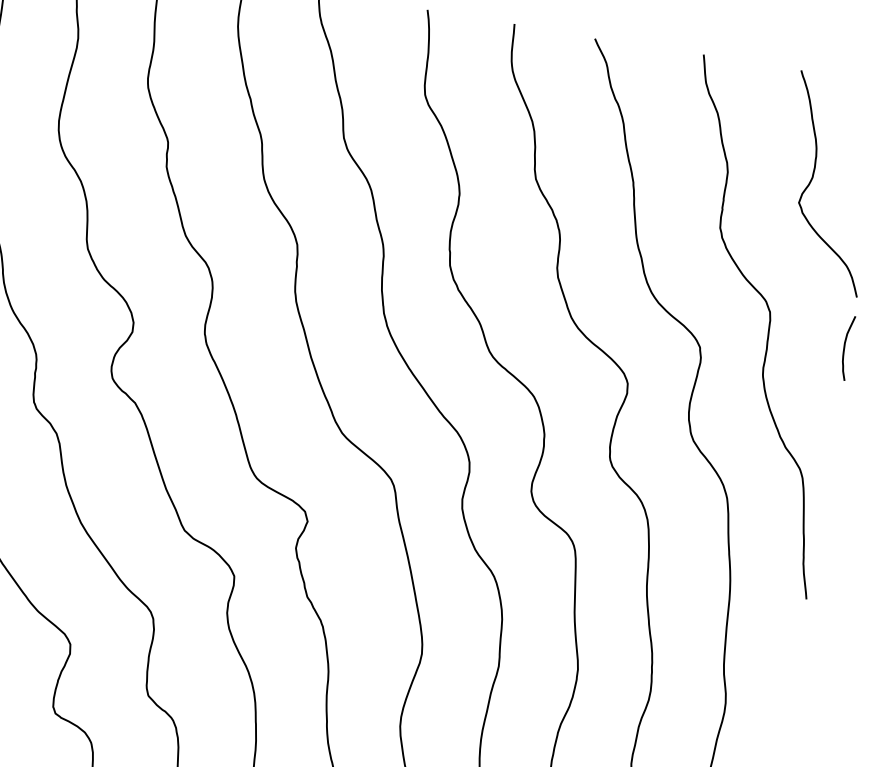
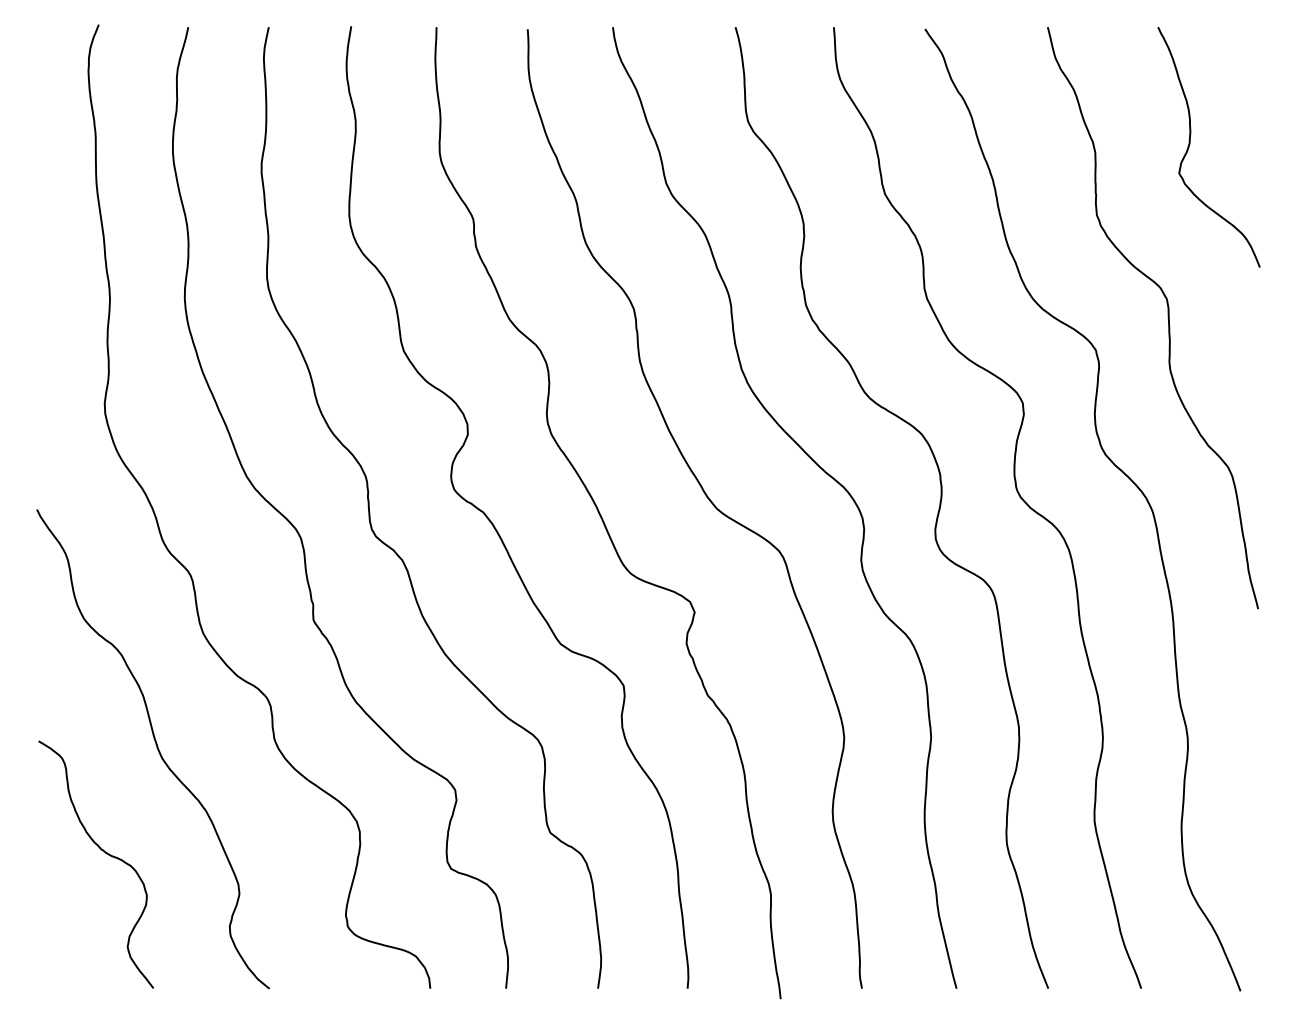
curve: (844, 347) -> (1255, 324), removed

